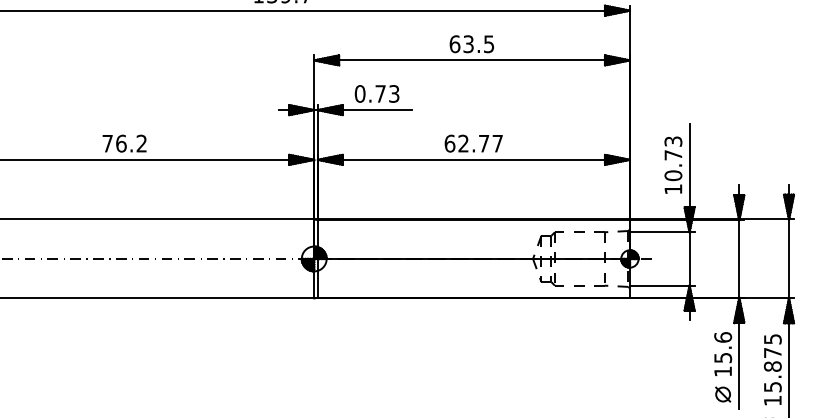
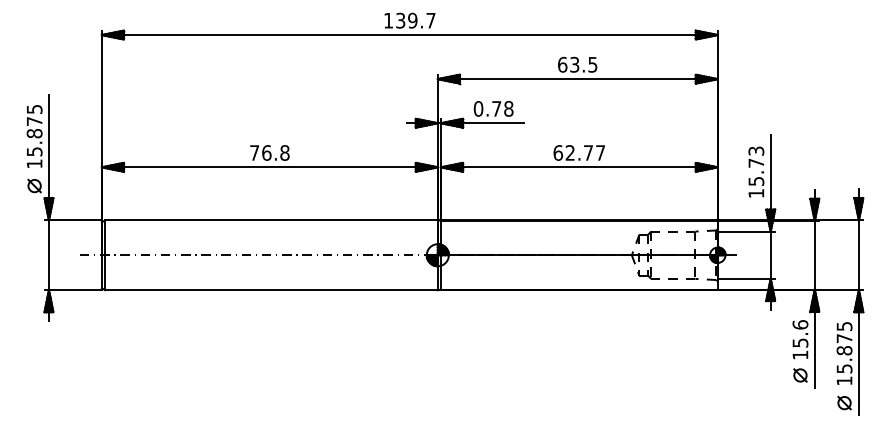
text: (393, 93) -> (508, 108), 0.73 -> 0.78
text: (141, 143) -> (284, 152), 76.2 -> 76.8
text: (673, 175) -> (756, 181), 10.73 -> 15.73

